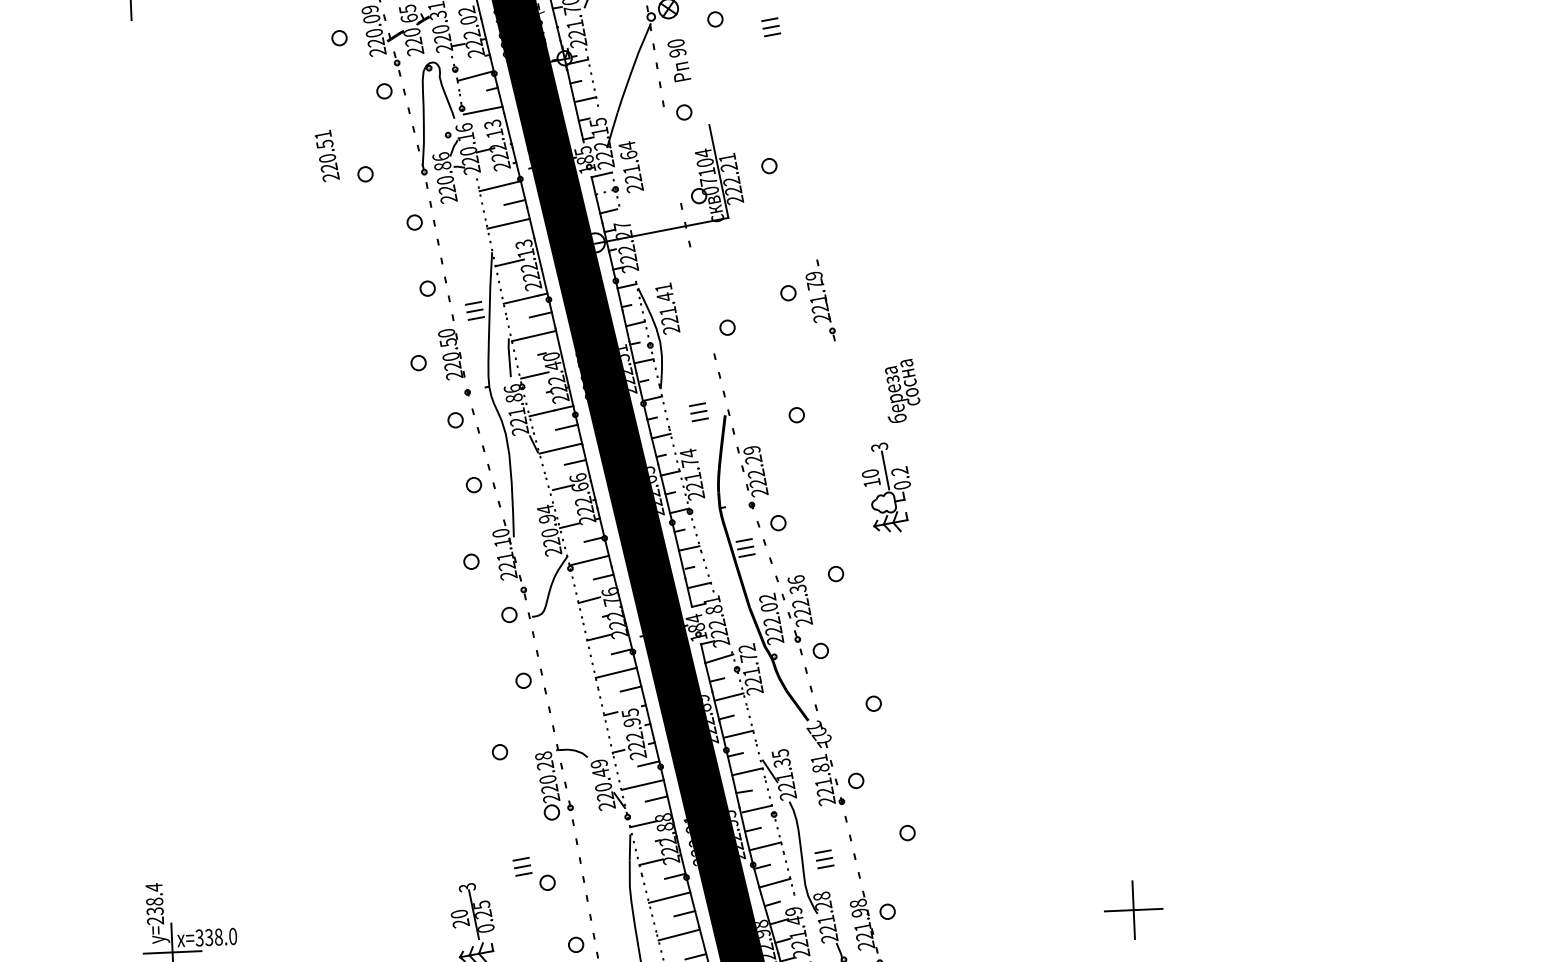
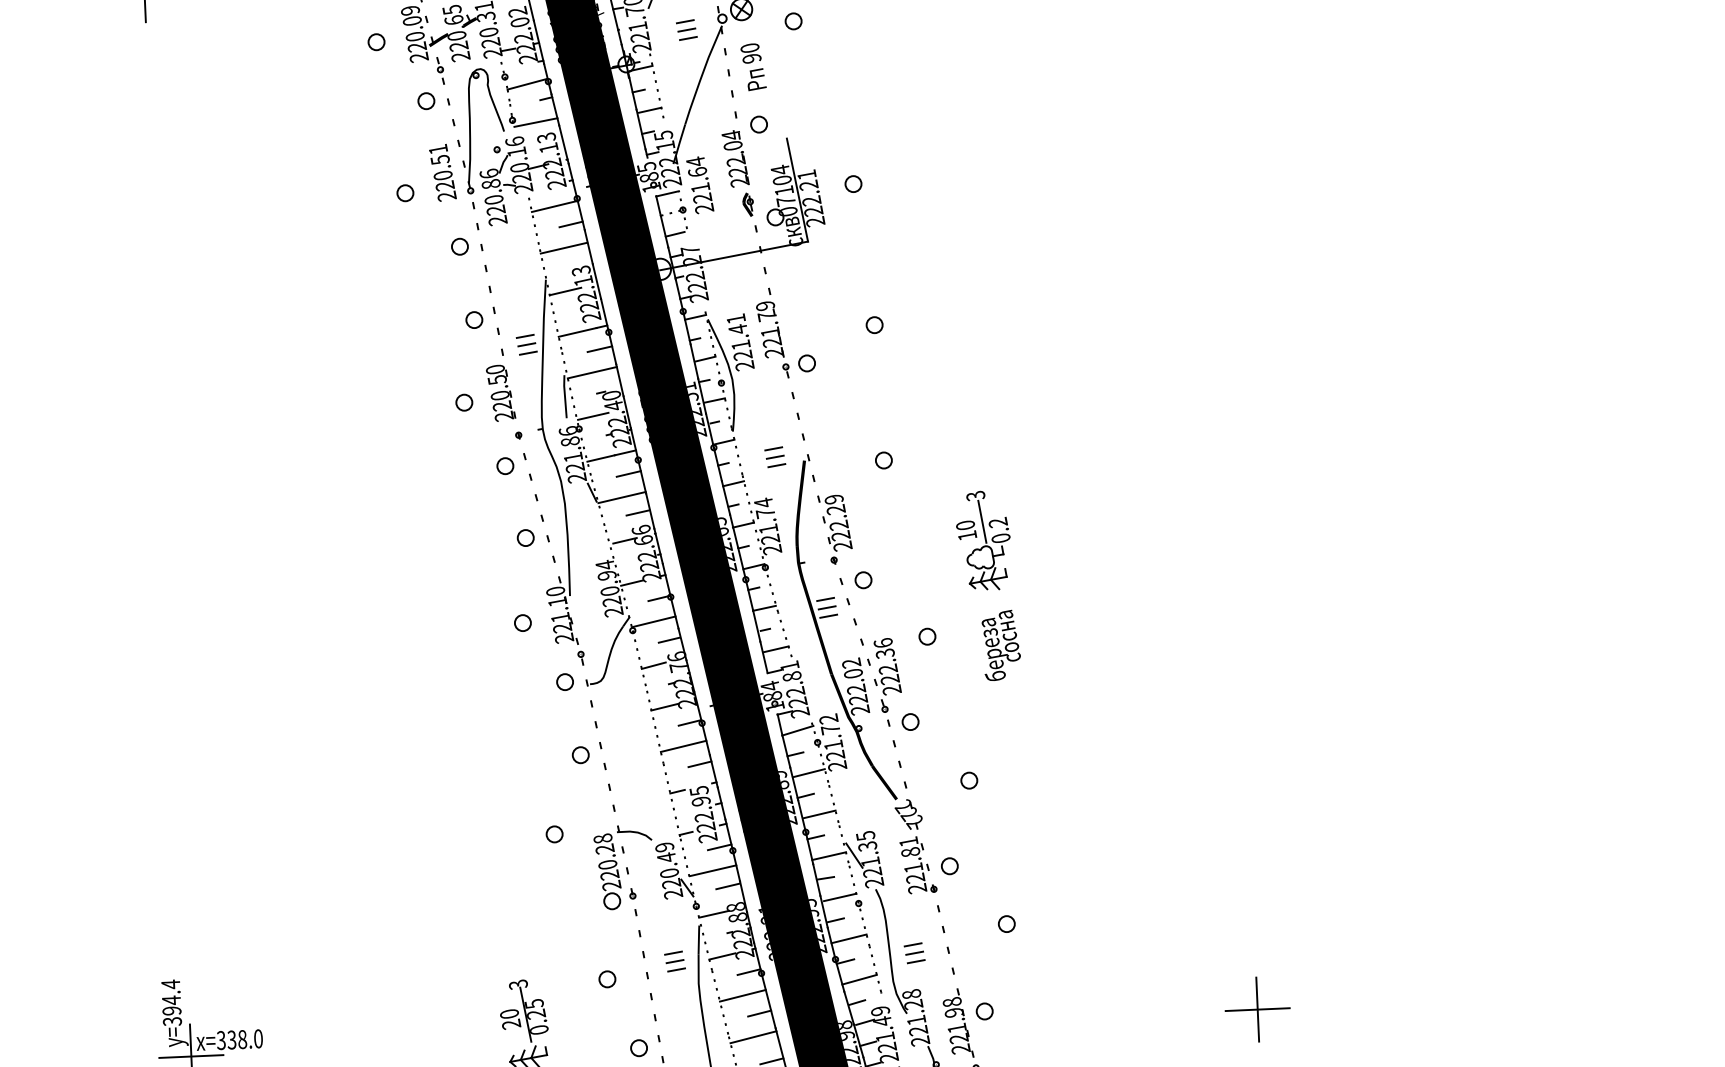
part: (771, 27) -> (687, 30), moved
text: (326, 155) -> (441, 172), moved
part: (664, 156) -> (737, 173), added
part: (820, 300) -> (772, 333), moved
text: (902, 390) -> (1001, 645), moved
part: (522, 866) -> (674, 961), moved
text: (155, 910) -> (172, 1010), =238.4 -> =394.4

